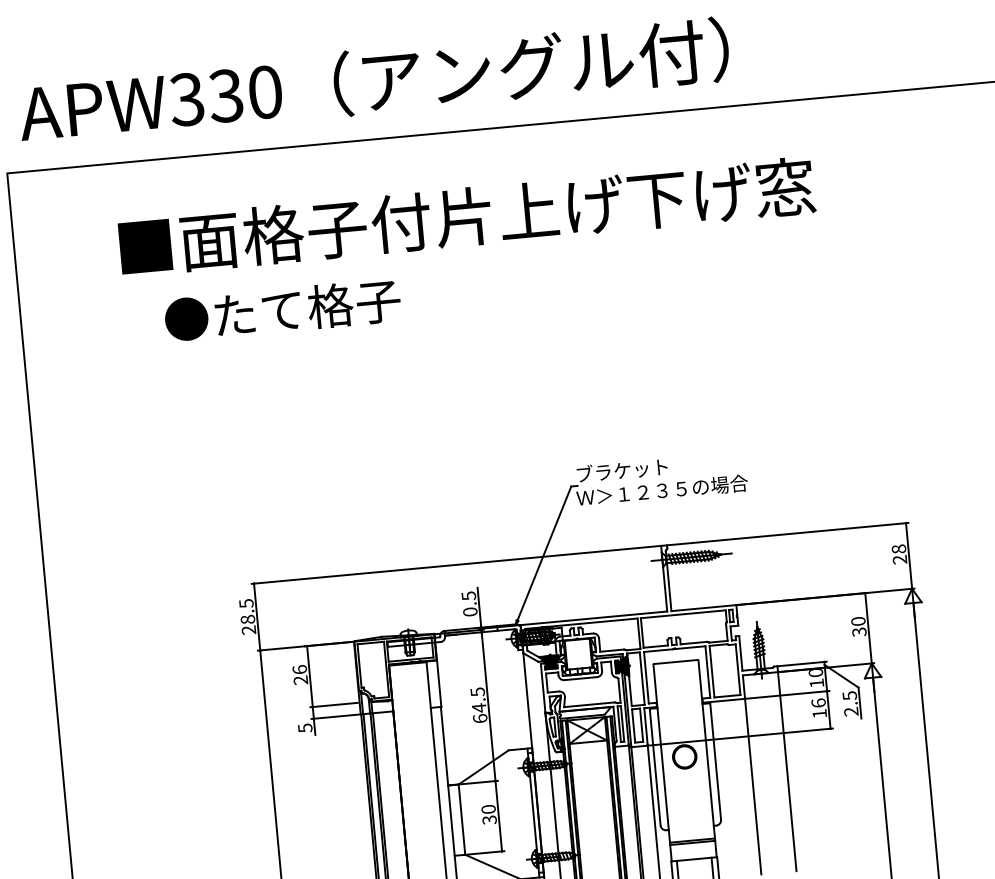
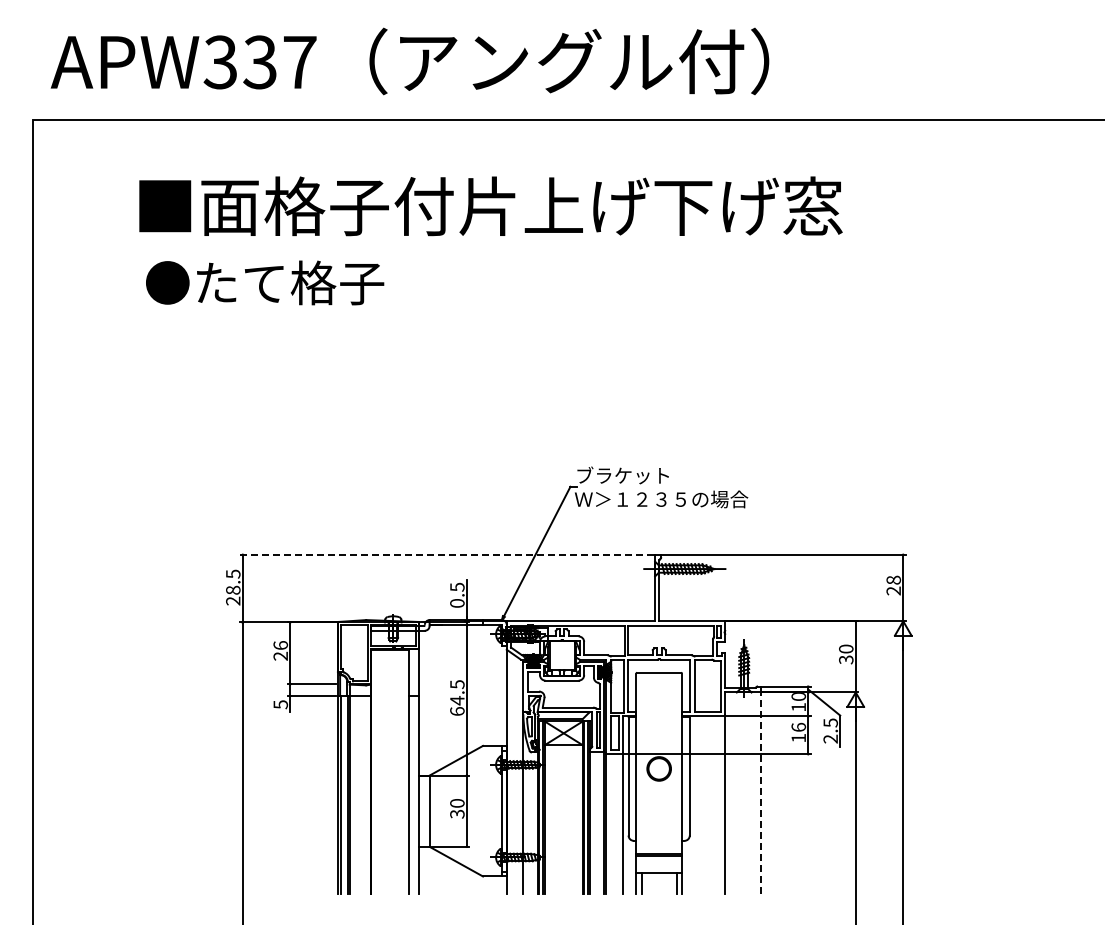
text: (265, 92) -> (300, 62), APW330 -> APW337
text: (283, 309) -> (265, 282), moved
line: (456, 564) -> (447, 554), solid -> dashed
line: (786, 770) -> (760, 792), solid -> dashed

